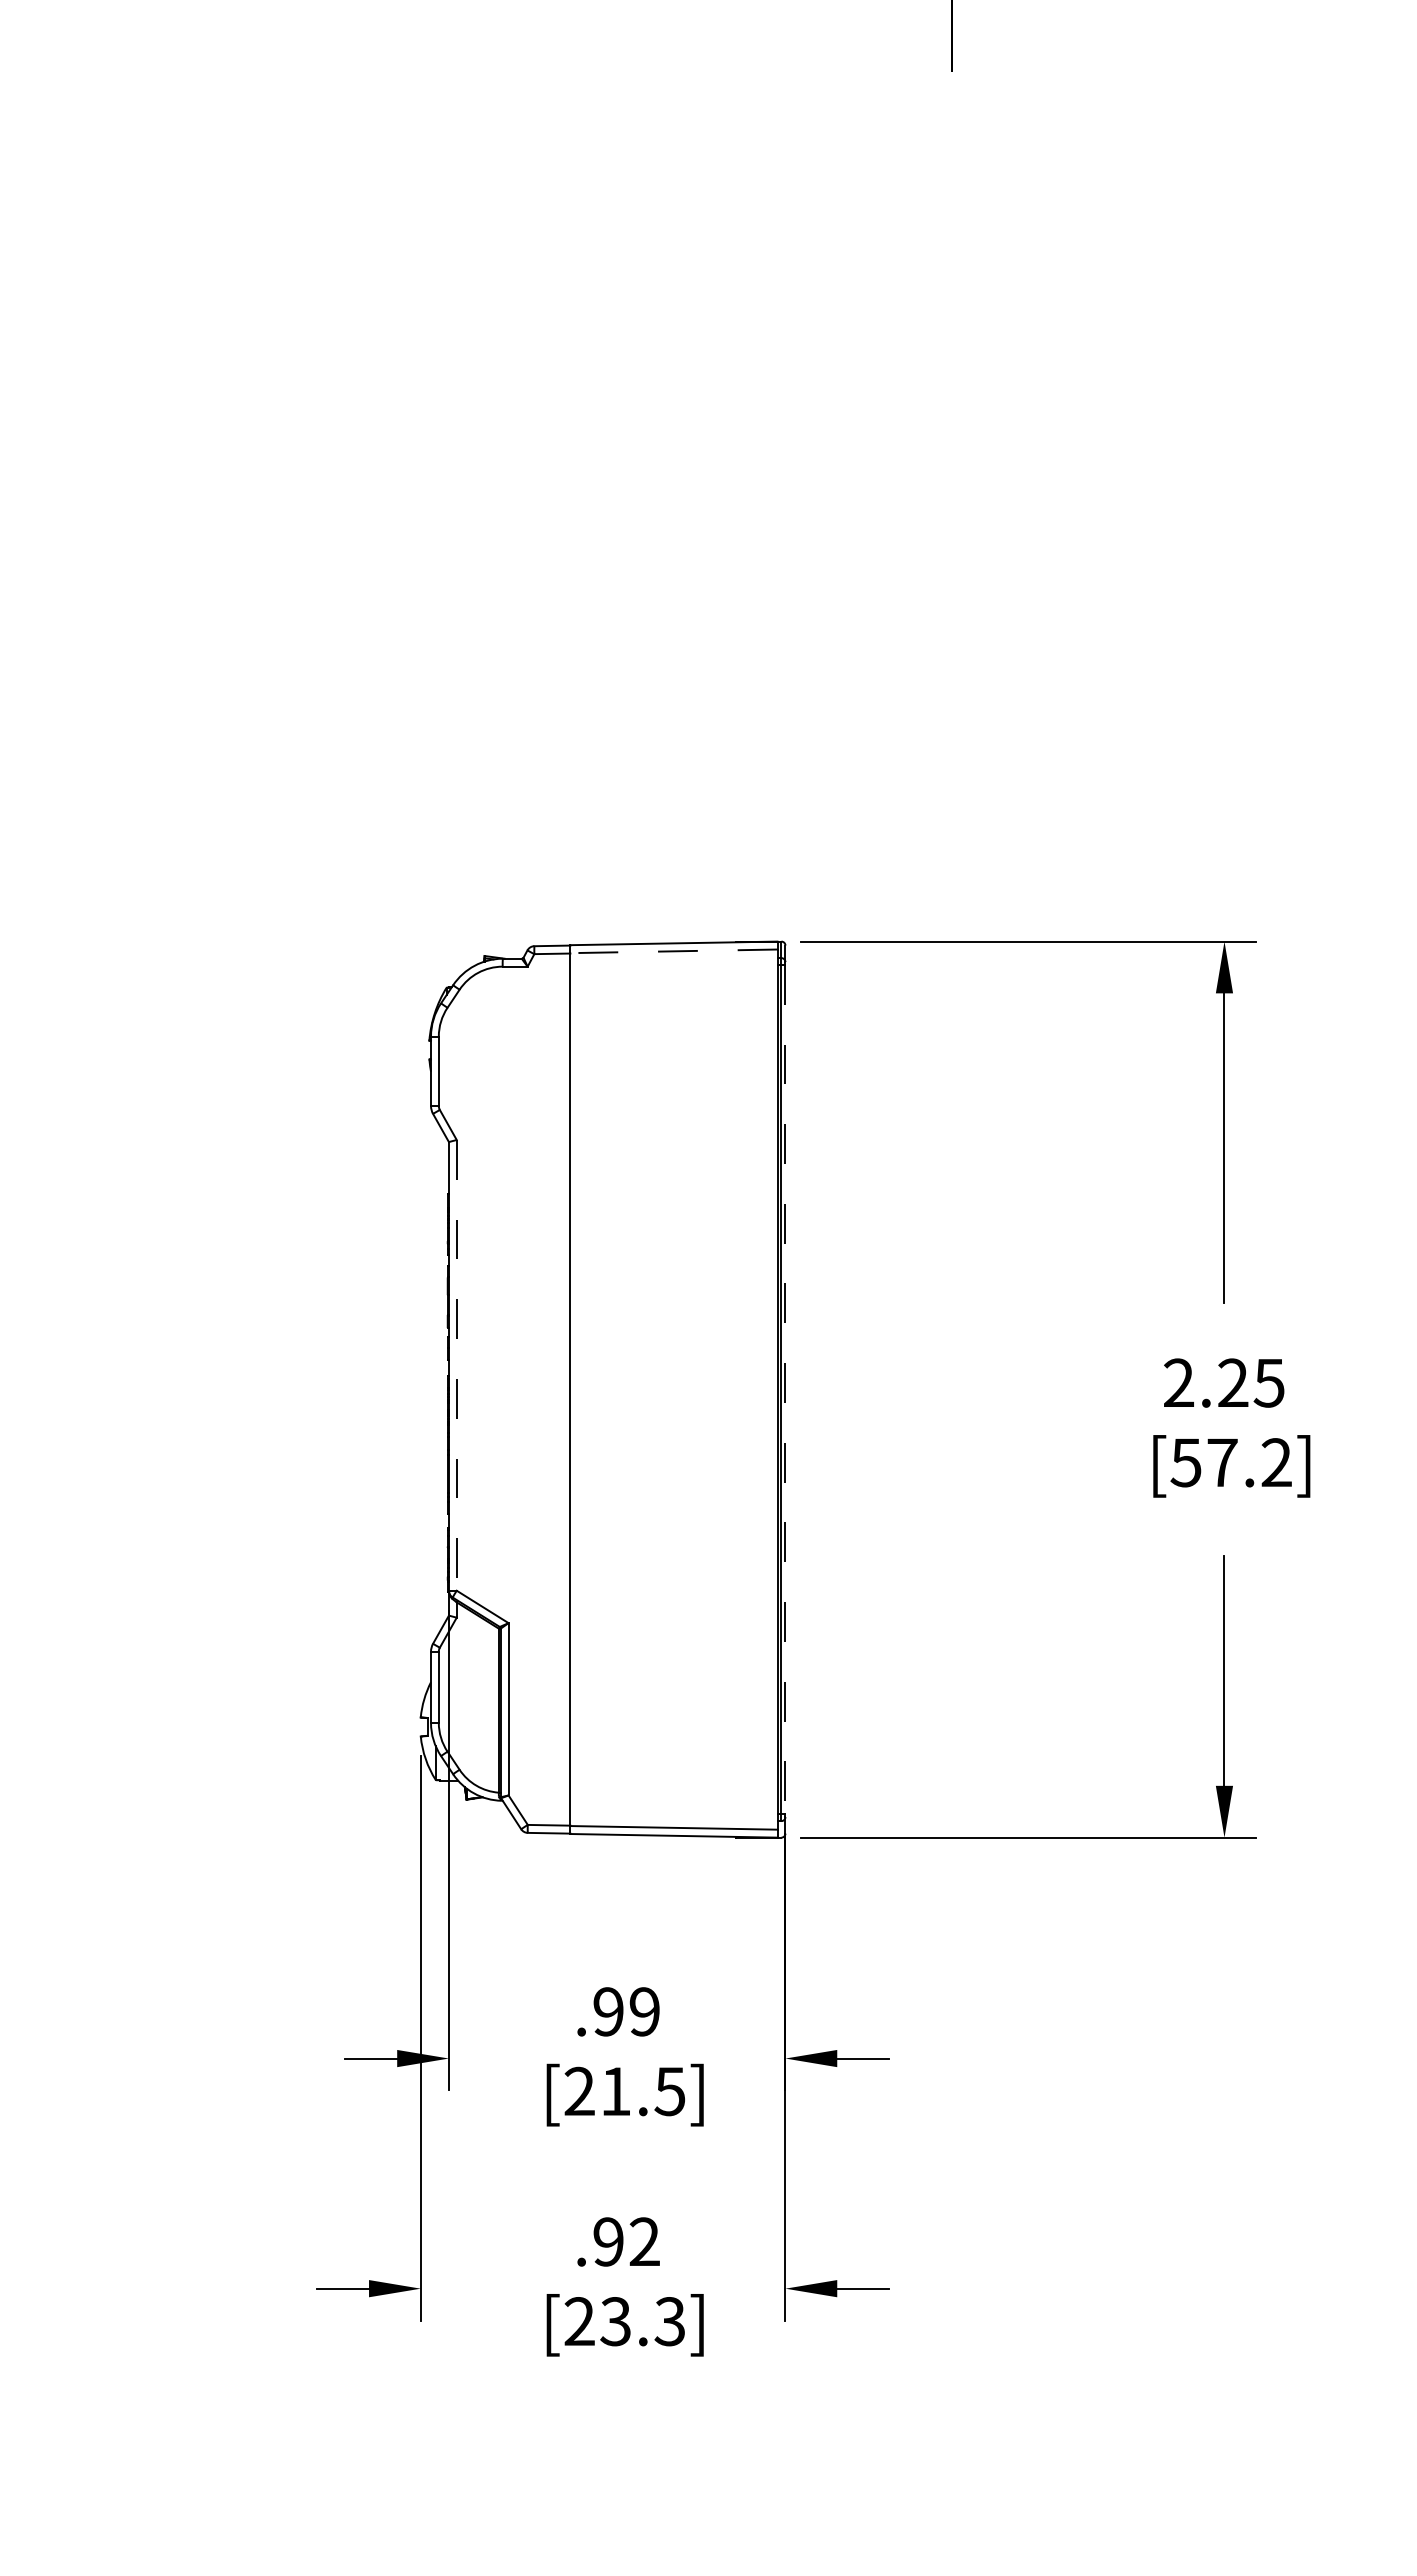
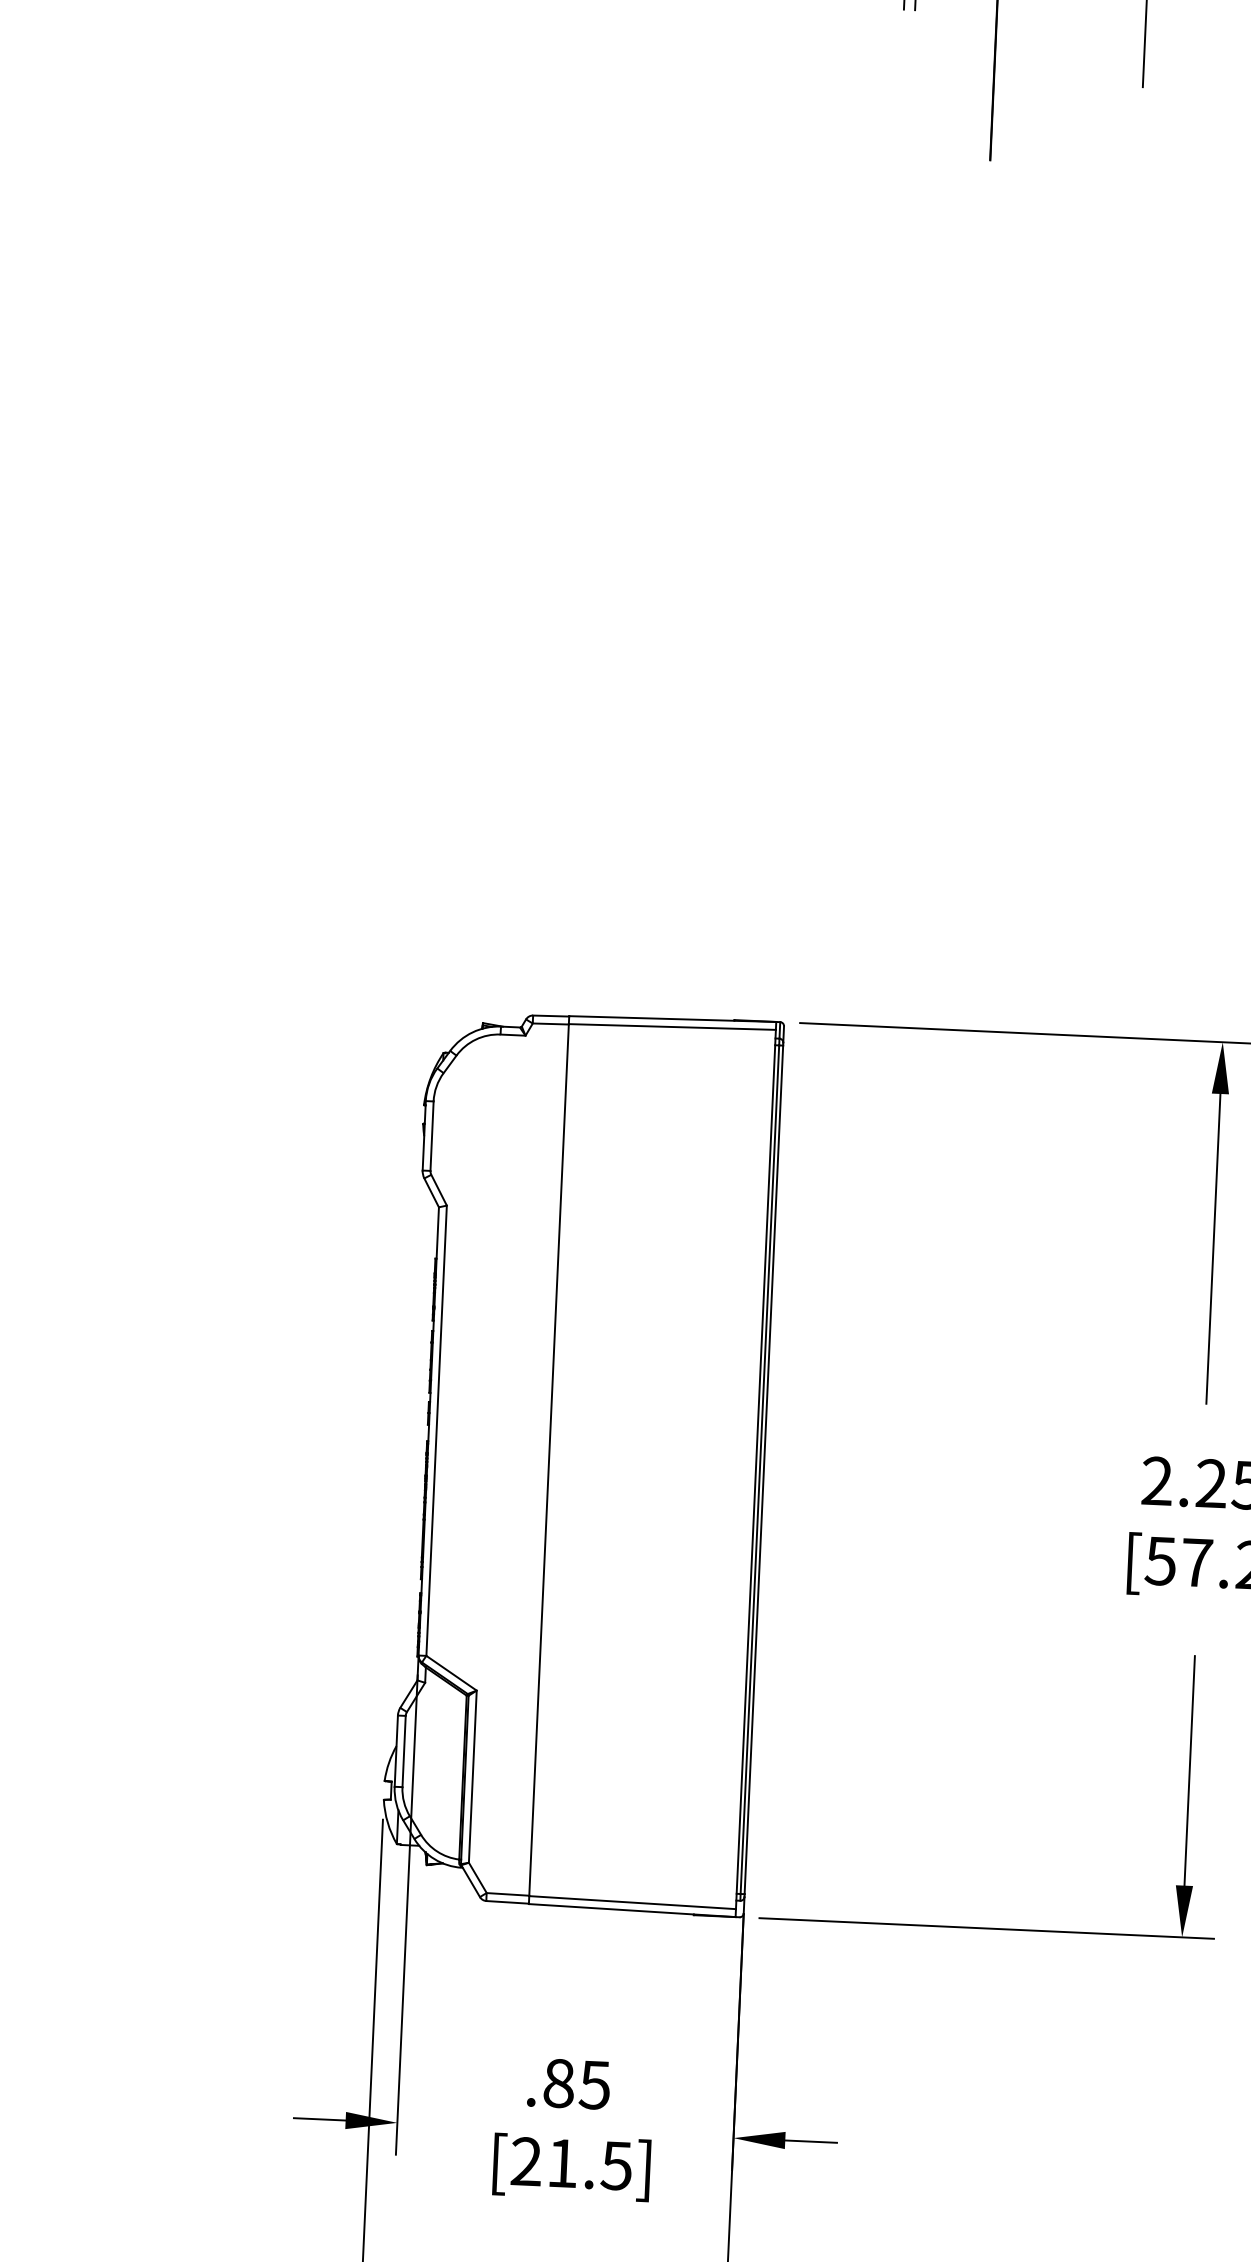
line: (673, 951) -> (671, 1027), dashed -> solid
line: (456, 1365) -> (436, 1430), dashed -> solid
line: (785, 1389) -> (763, 1469), dashed -> solid
text: (626, 2011) -> (576, 2083), .99 -> .85

